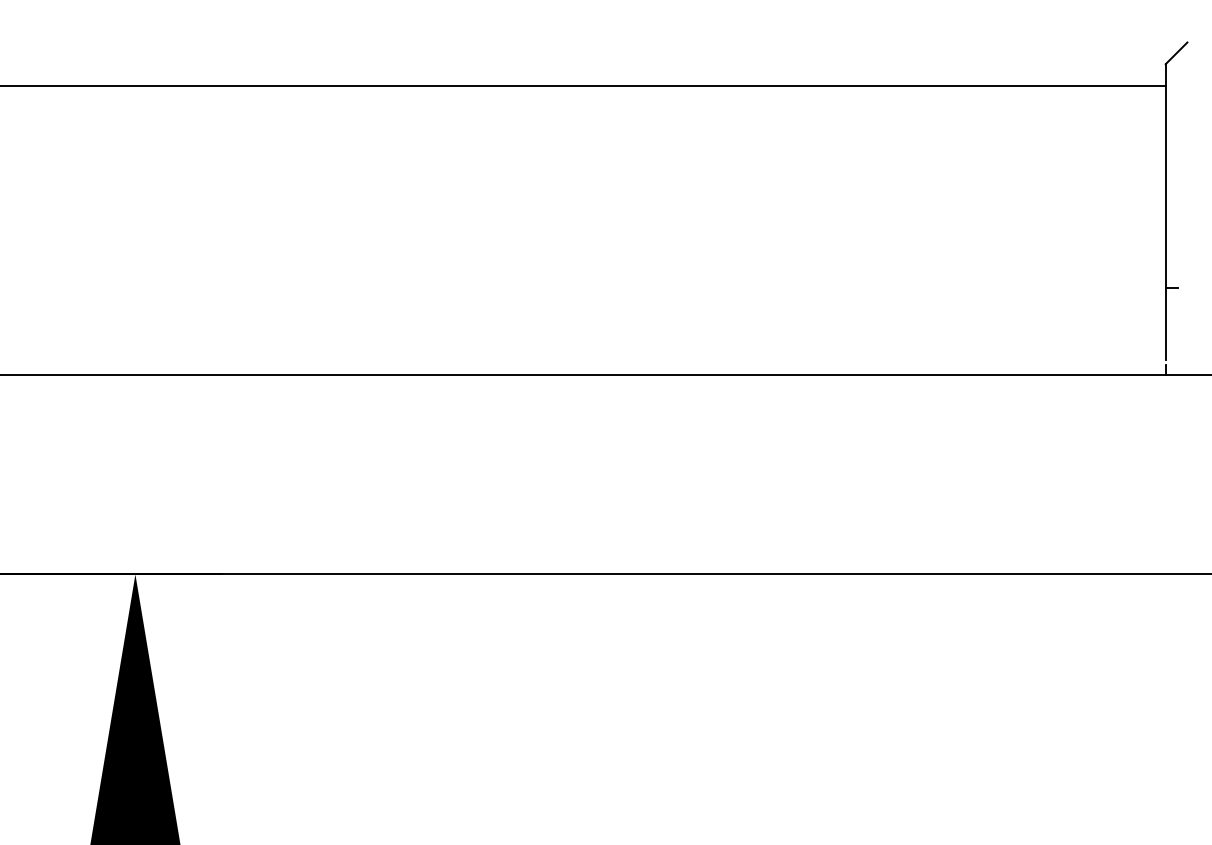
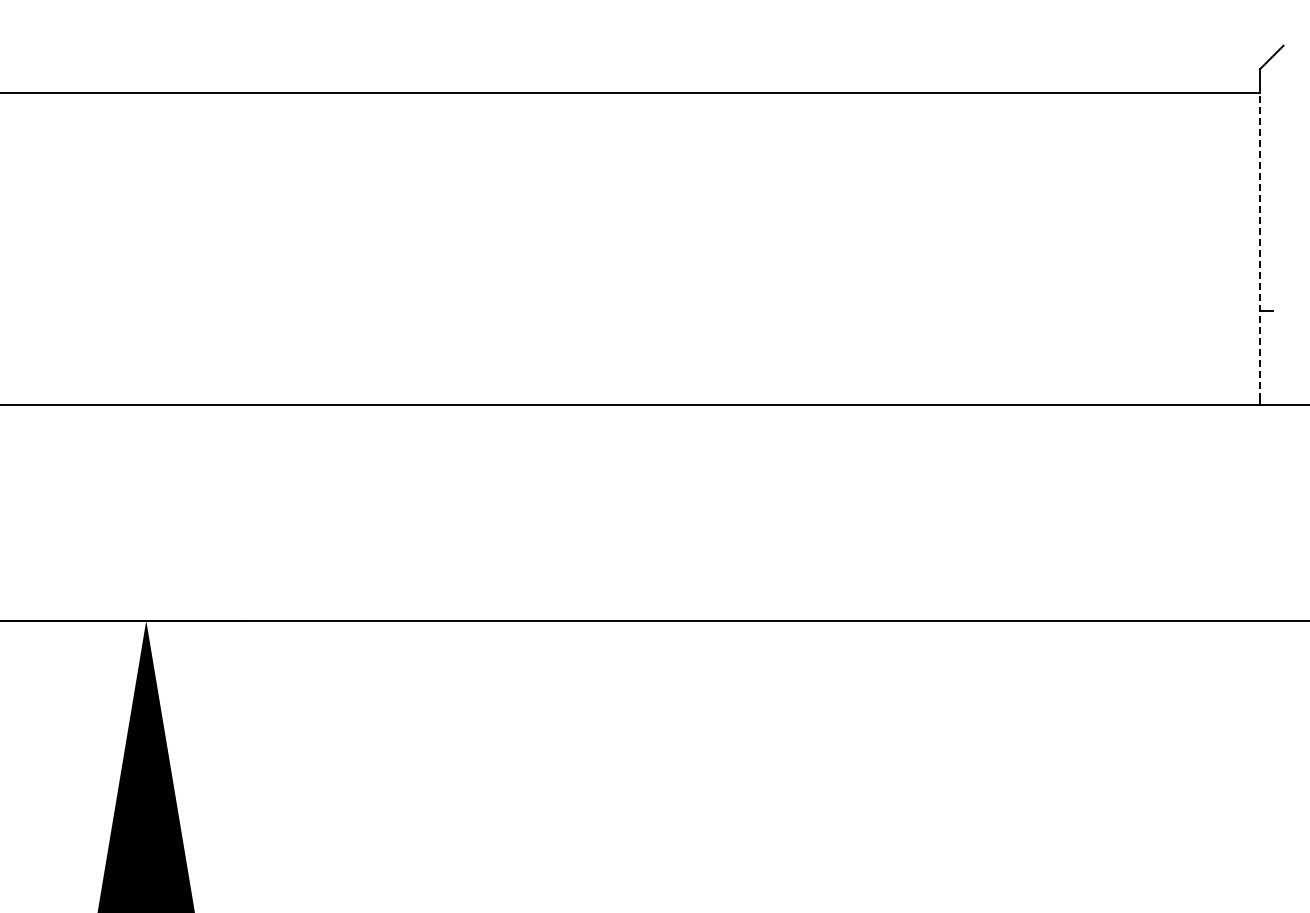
line: (1166, 222) -> (1260, 240), solid -> dashed

